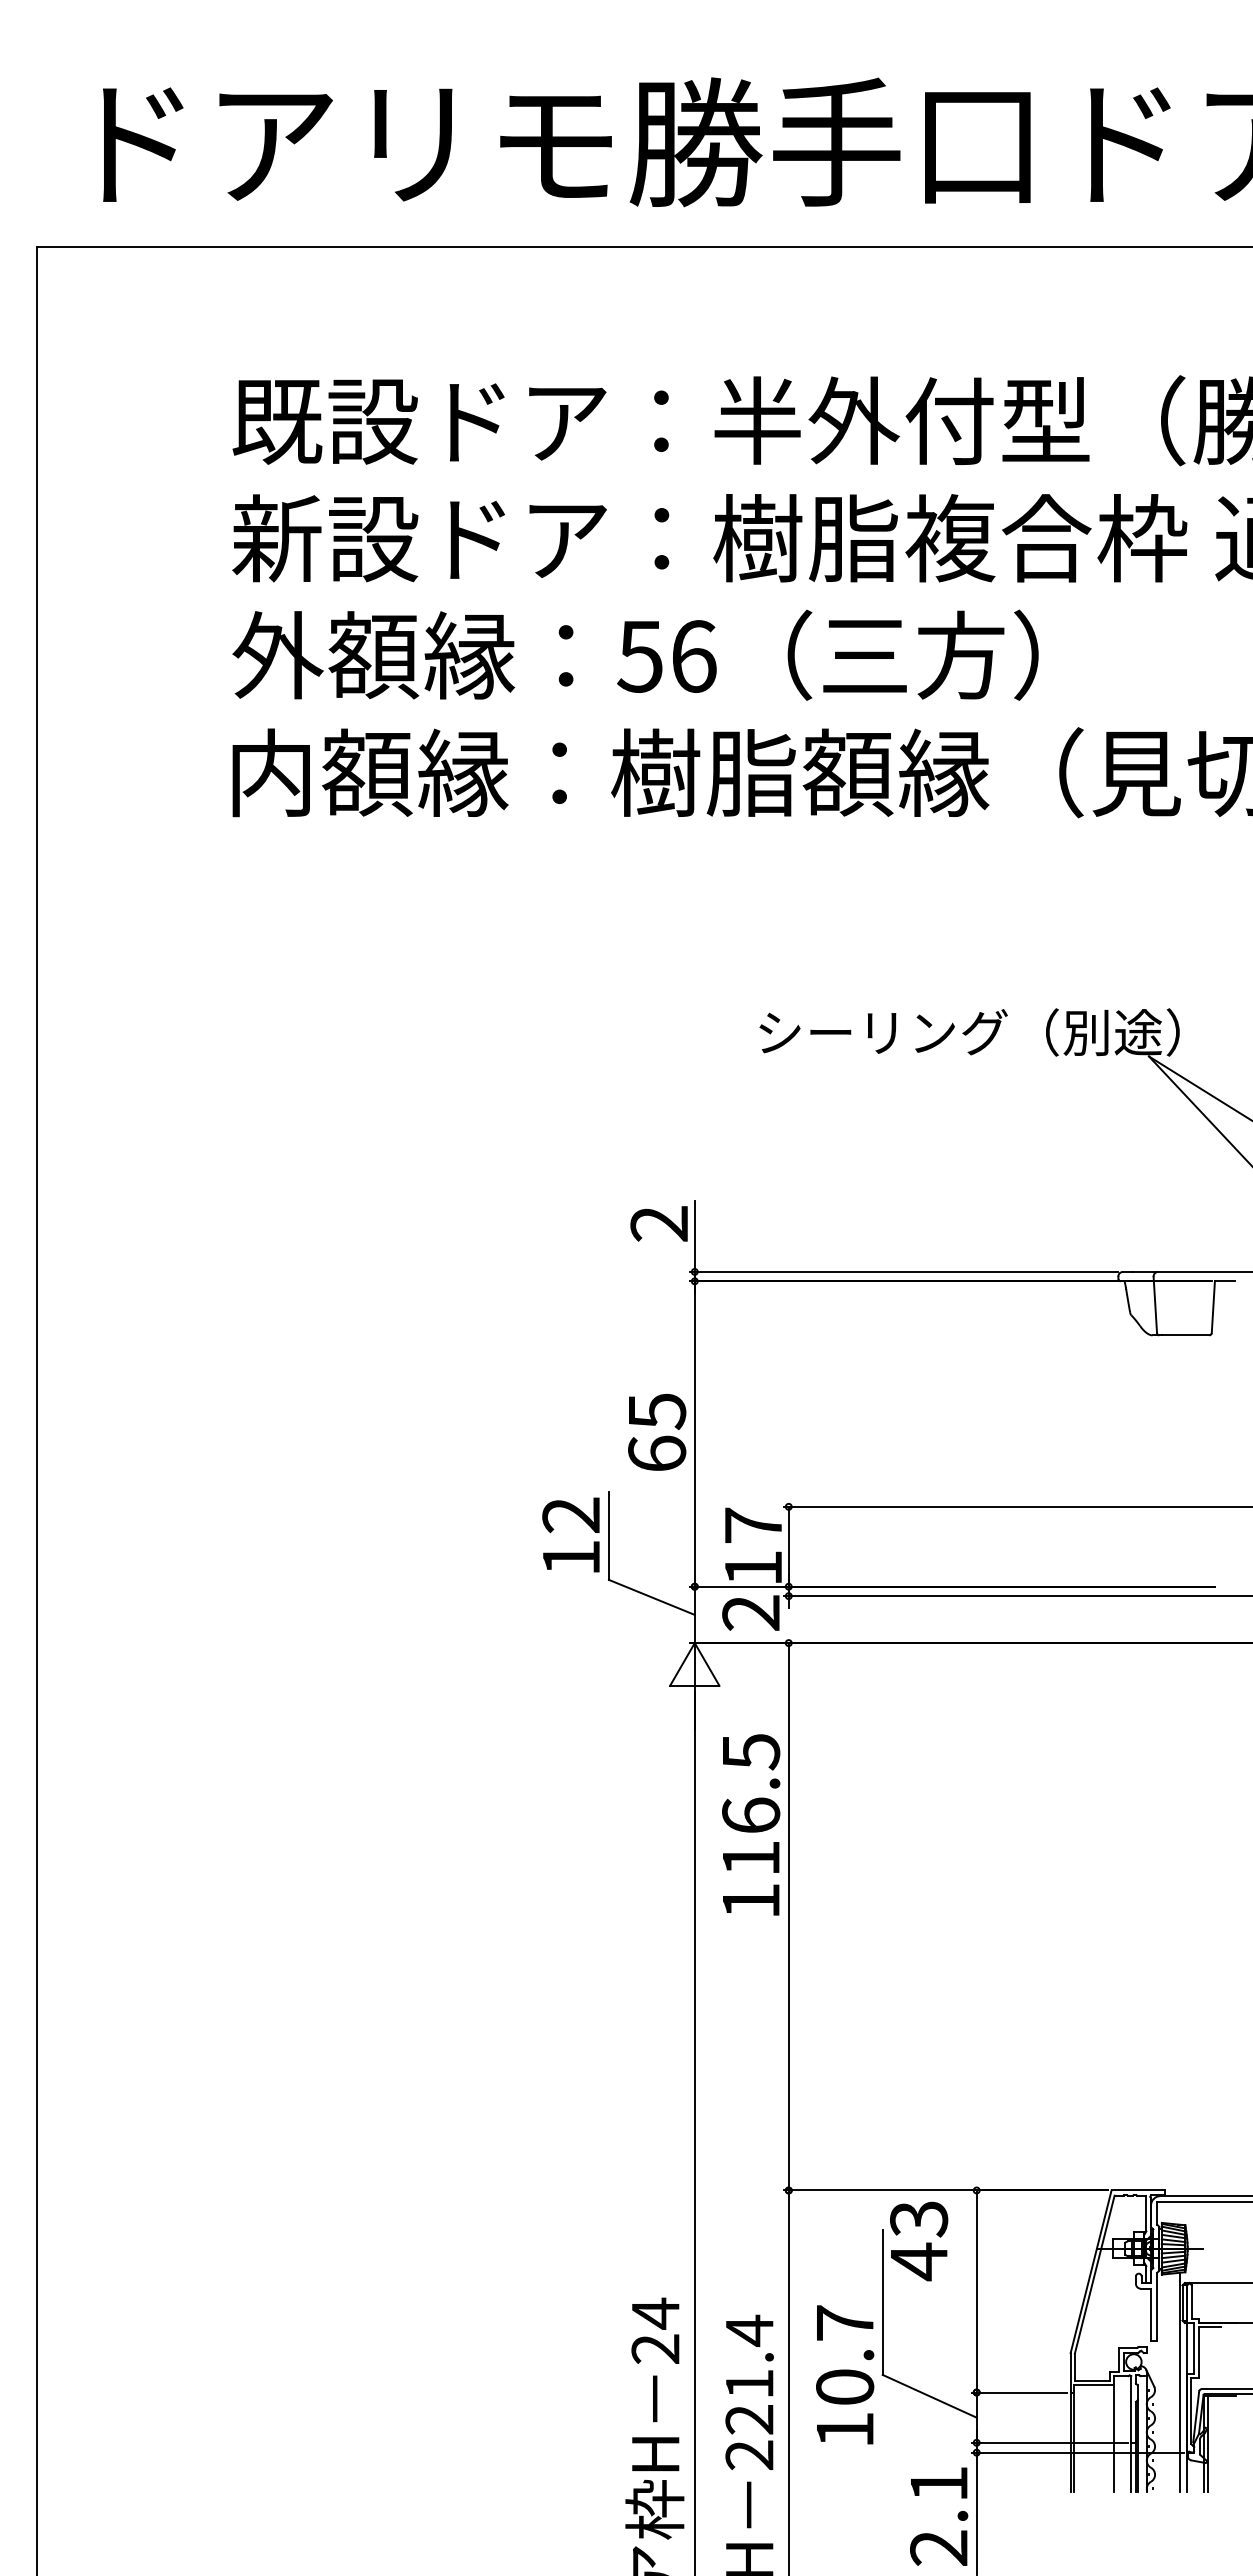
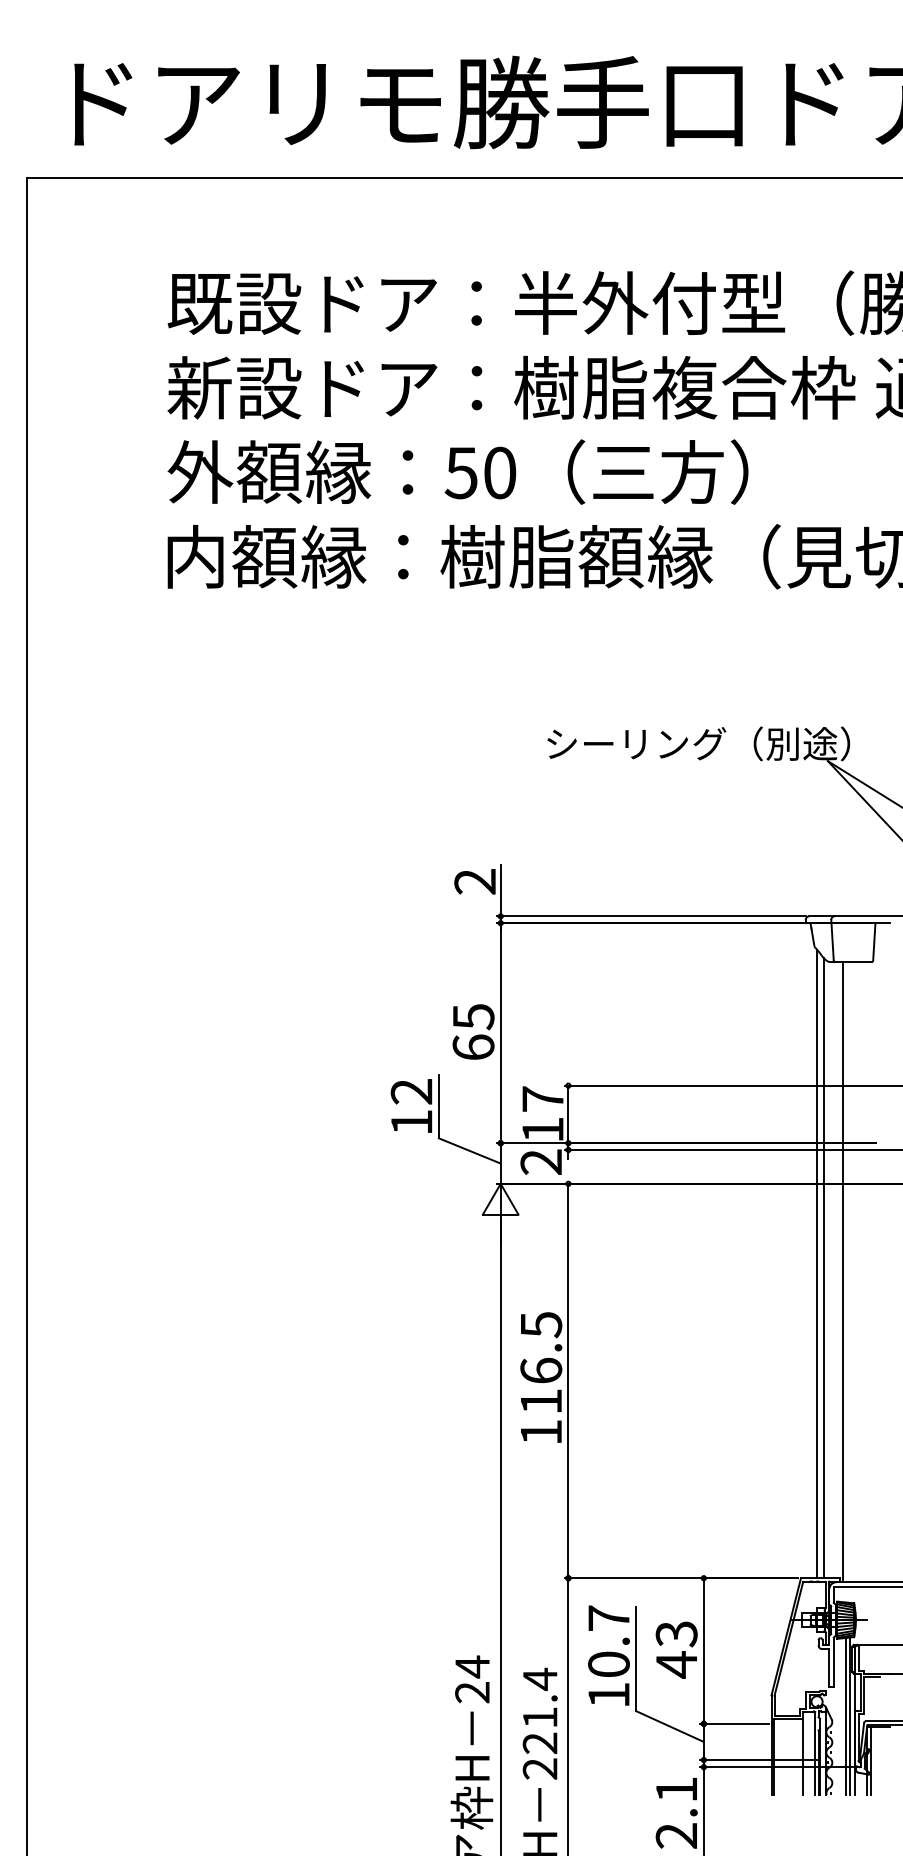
text: (694, 656) -> (500, 473), 56 -> 50
line: (1134, 1754) -> (817, 1264), added
line: (1143, 1759) -> (823, 1267), added
line: (1169, 1765) -> (842, 1272), added
text: (751, 1824) -> (541, 1377), moved
text: (919, 2241) -> (677, 1650), moved
text: (845, 2374) -> (609, 1655), moved
line: (1174, 2382) -> (846, 1716), added

